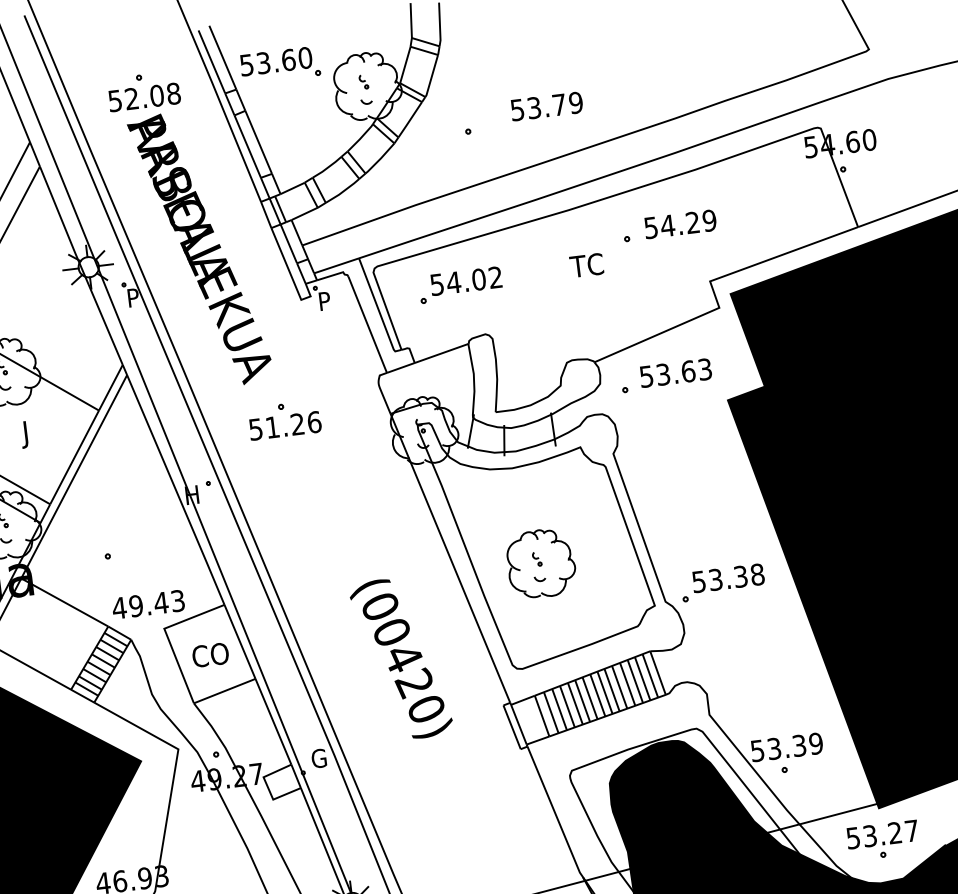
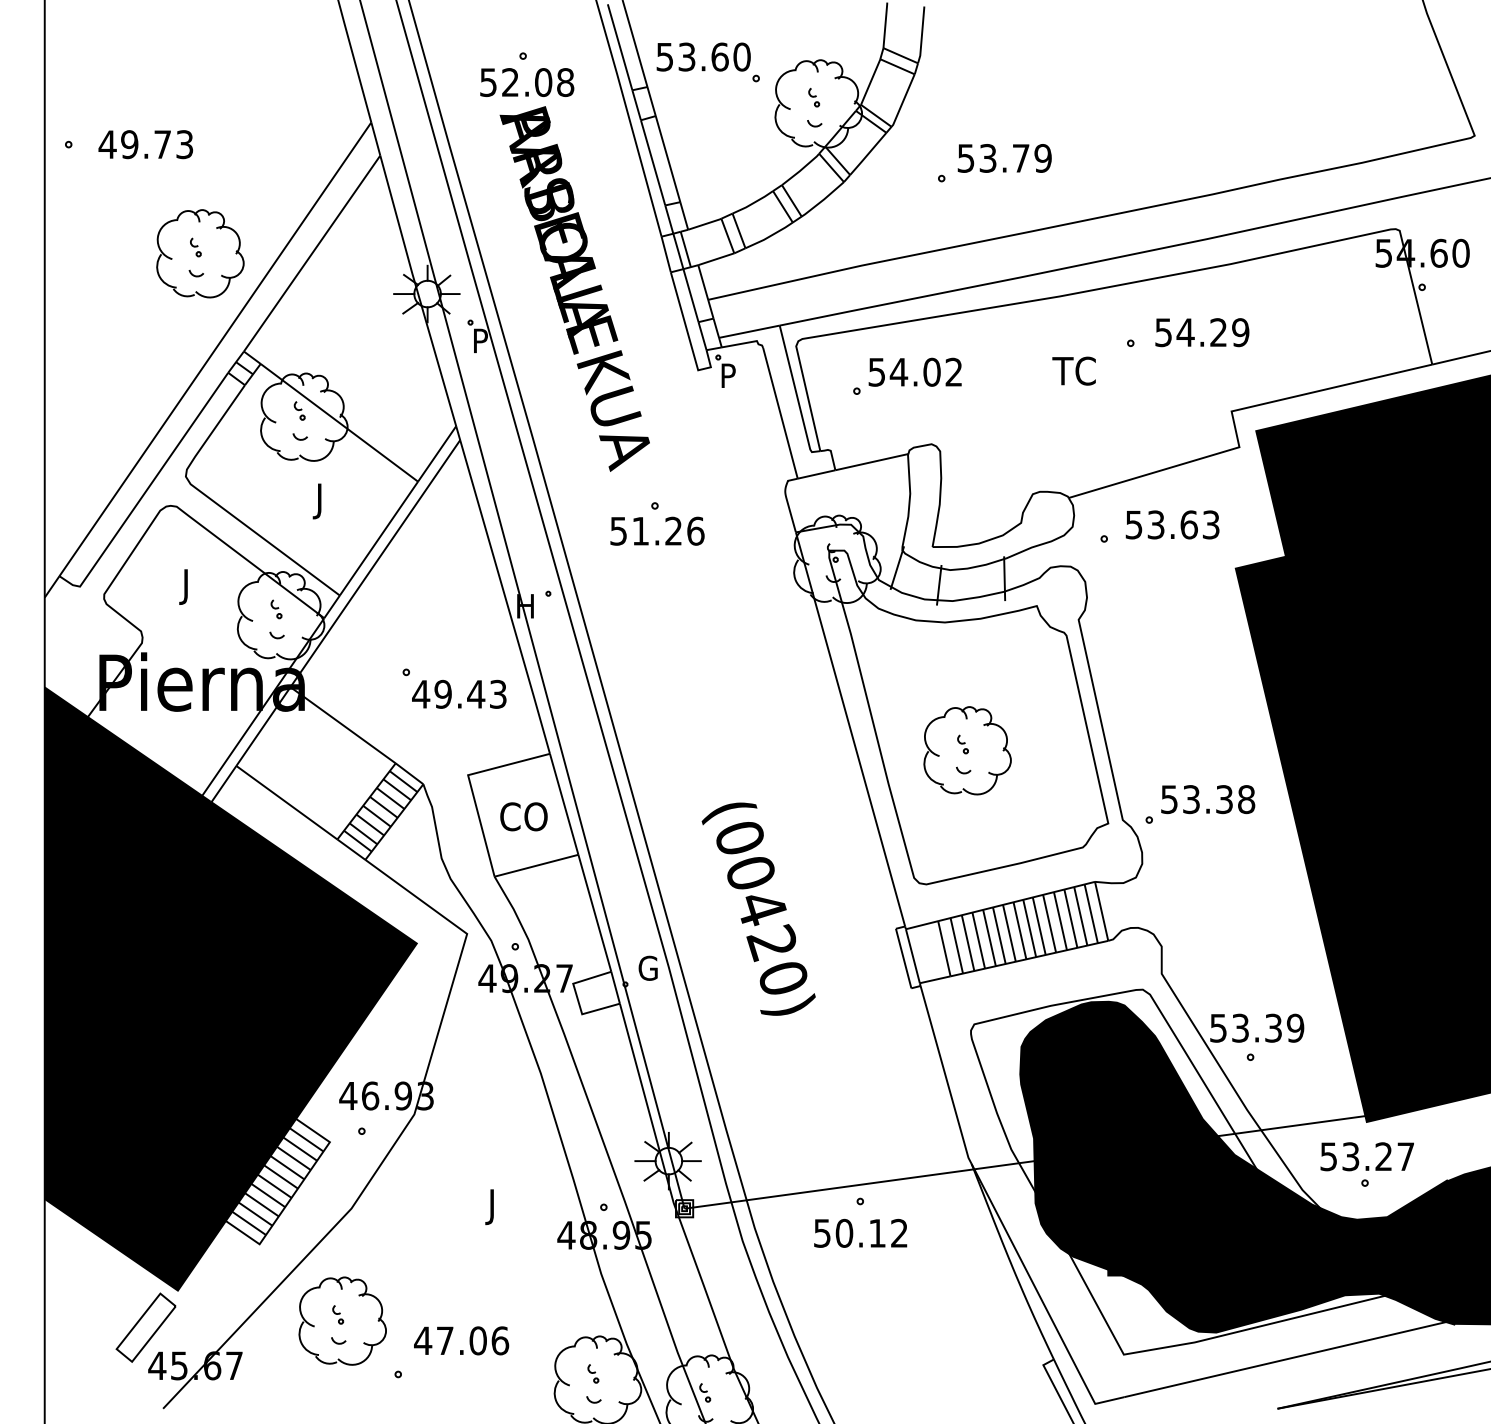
text: (546, 106) -> (1004, 158), moved
text: (148, 603) -> (459, 693), moved
text: (401, 658) -> (758, 908), moved

